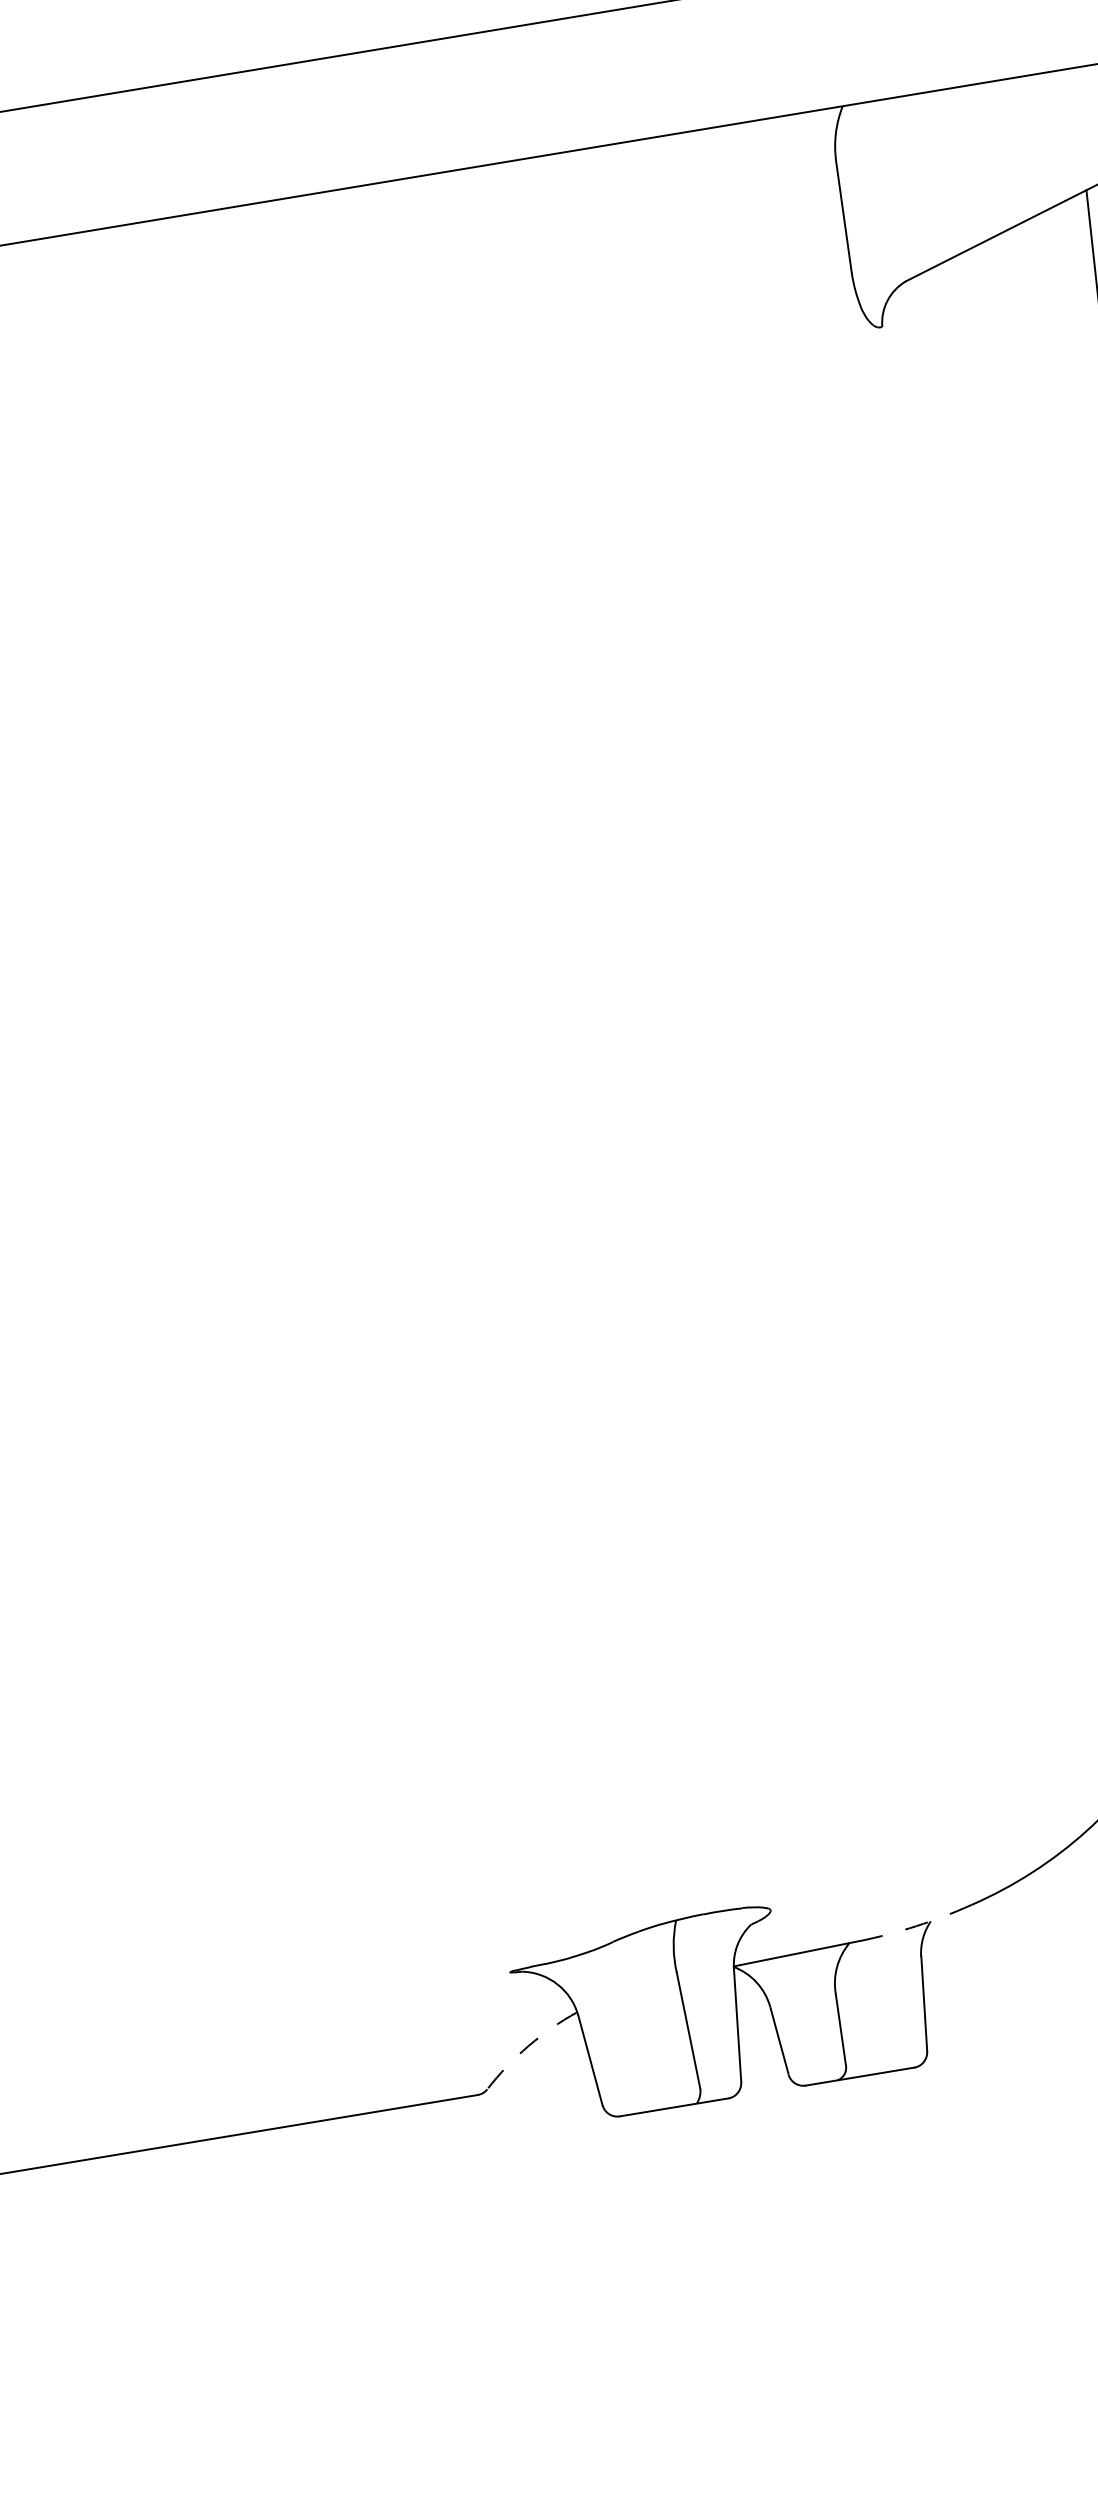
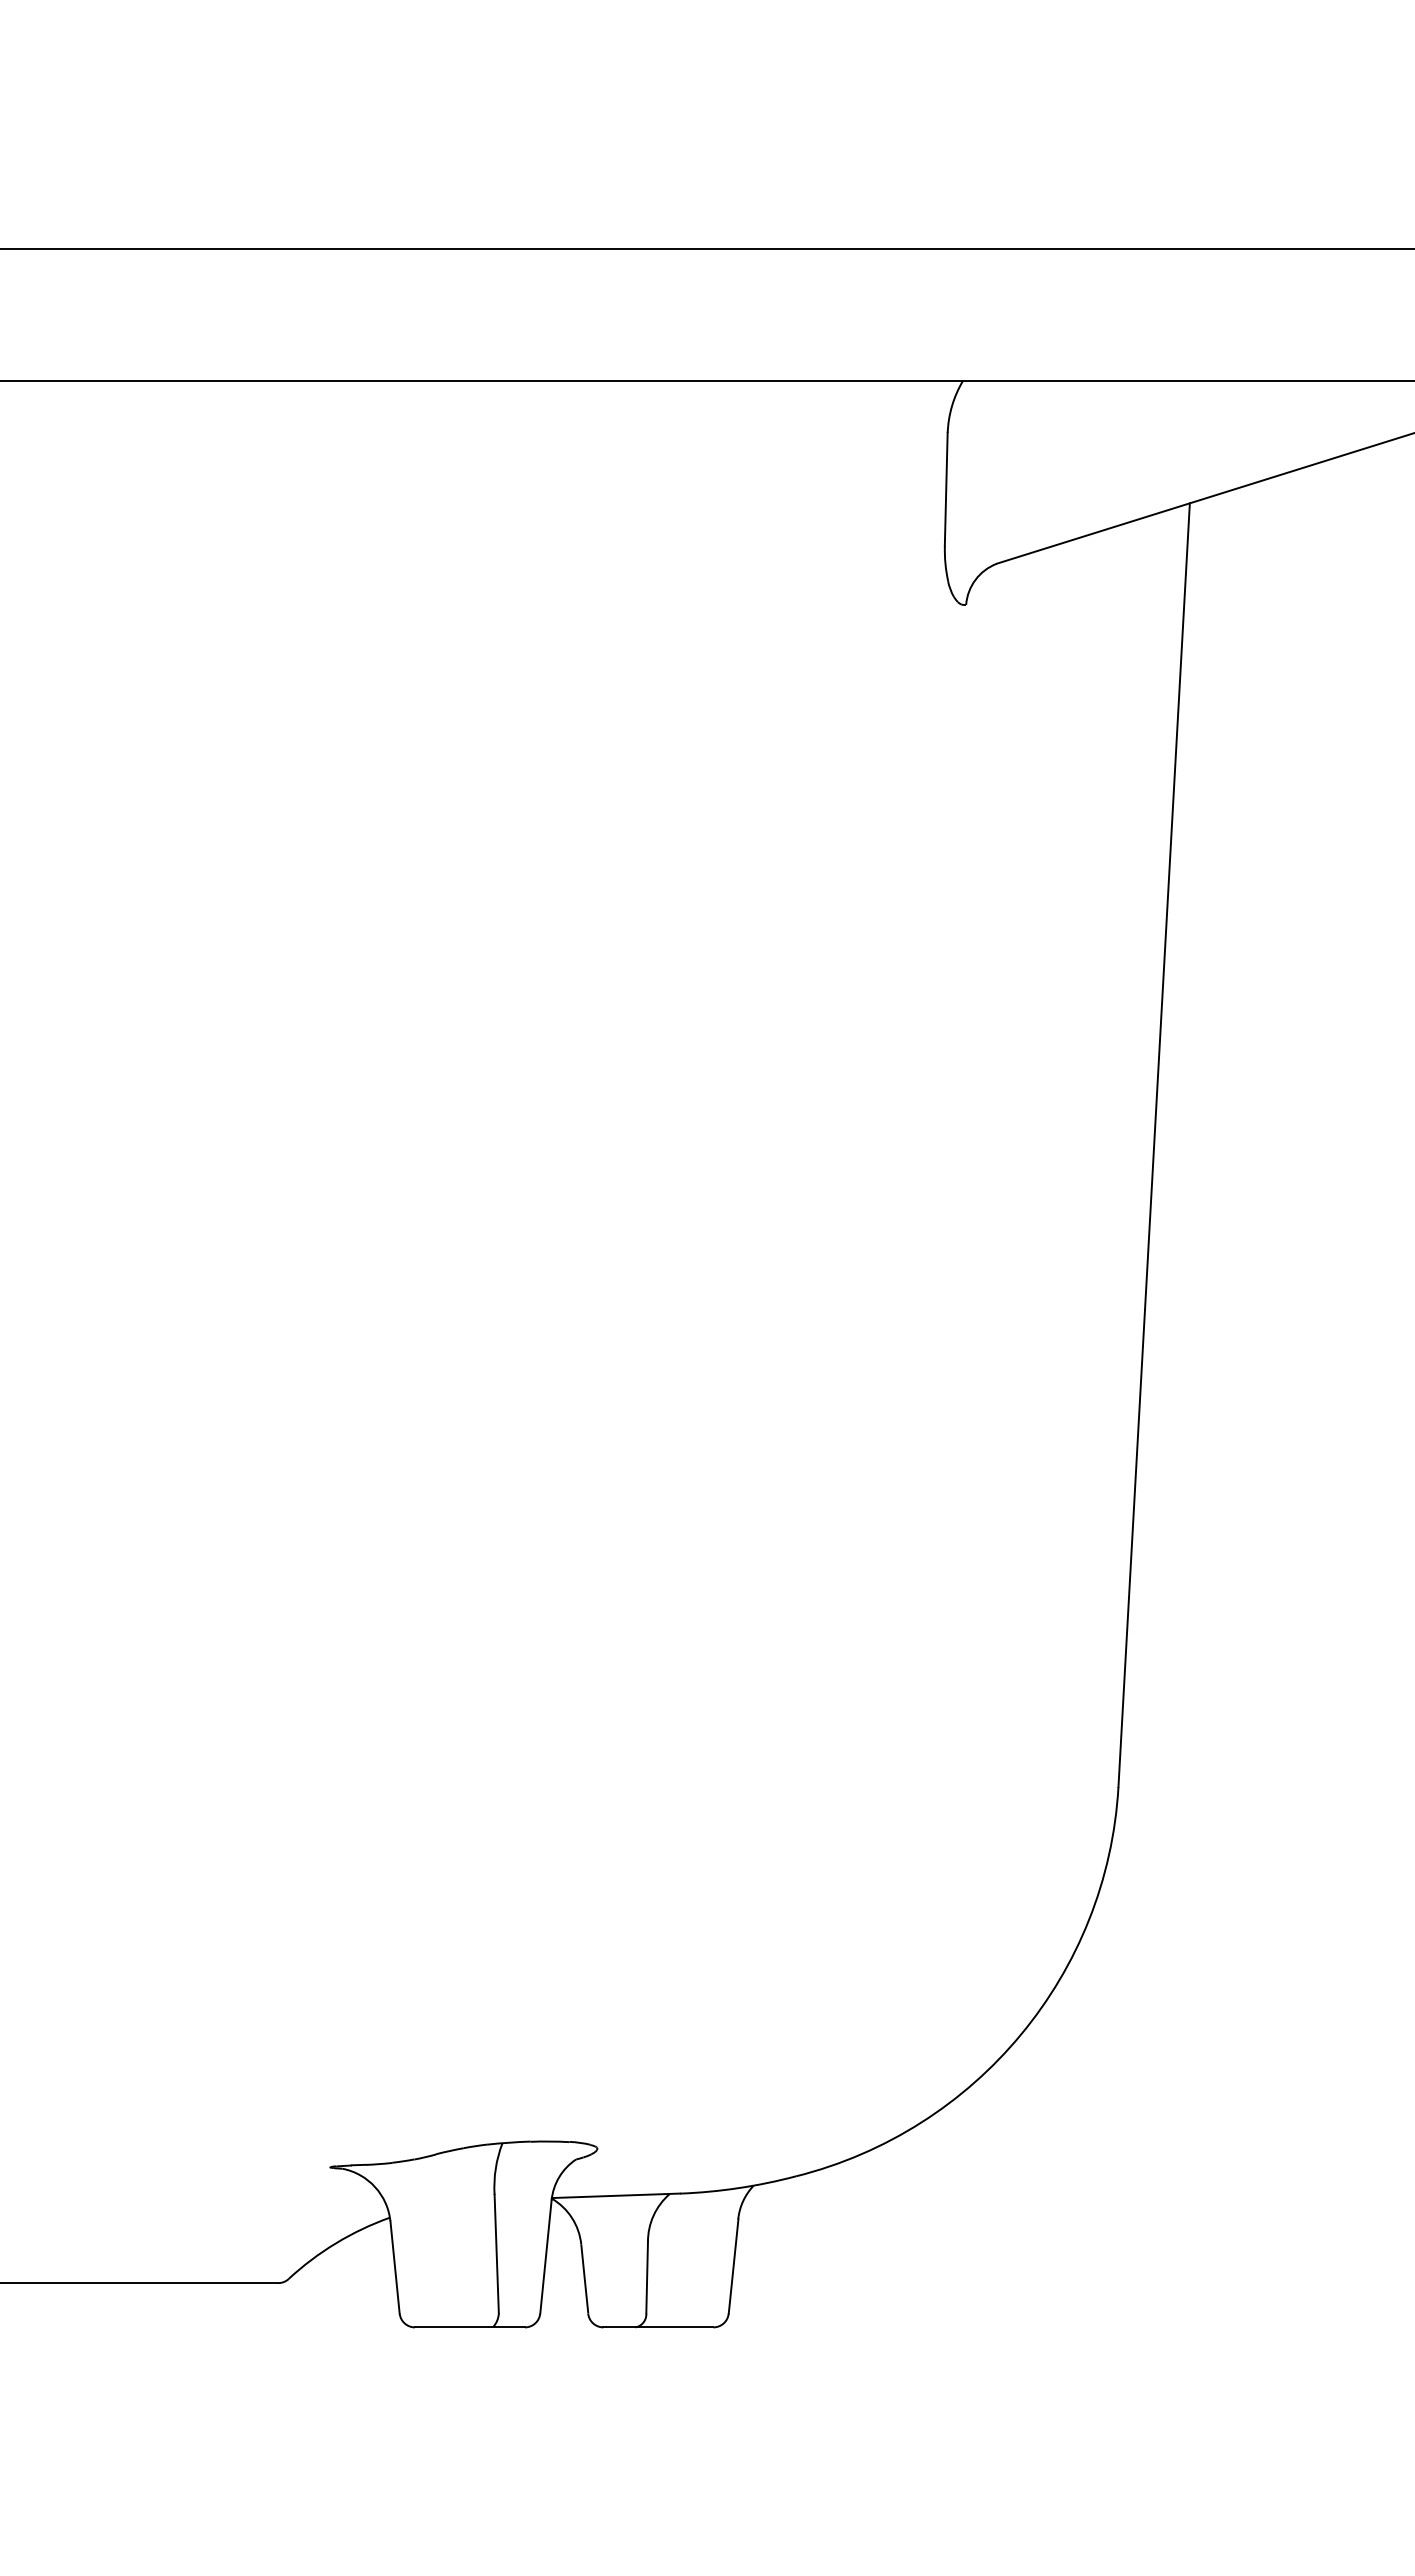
arc: (916, 1926) -> (738, 2188), dashed -> solid
arc: (528, 2046) -> (336, 2243), dashed -> solid

